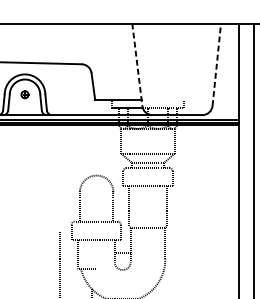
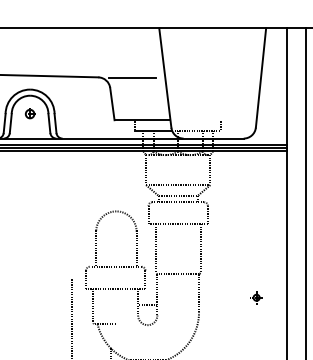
line: (109, 64) -> (131, 77), added
line: (137, 65) -> (165, 78), dashed -> solid
line: (217, 65) -> (261, 78), dashed -> solid
part: (213, 247) -> (256, 297), added

